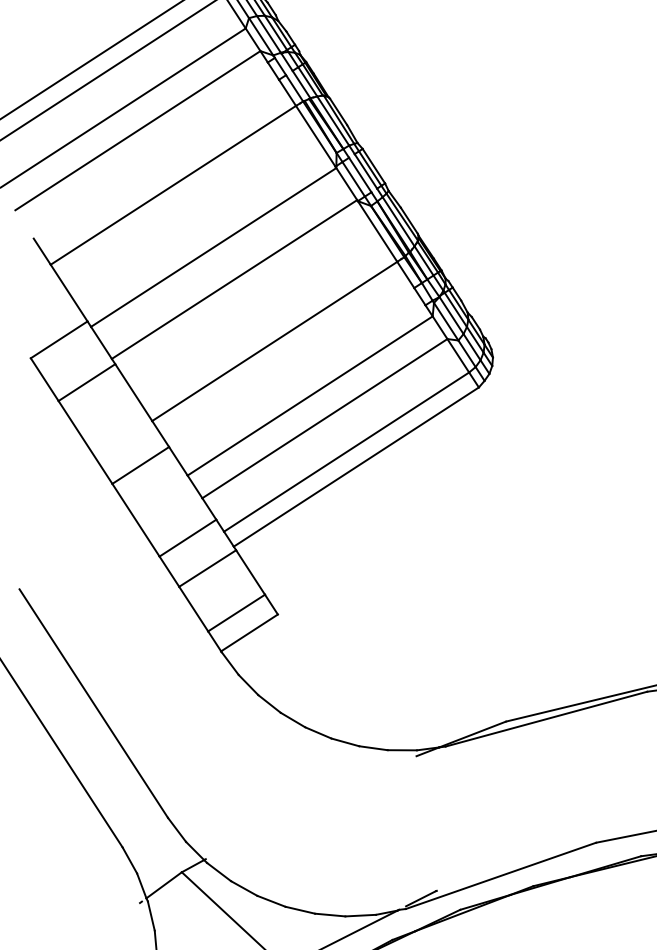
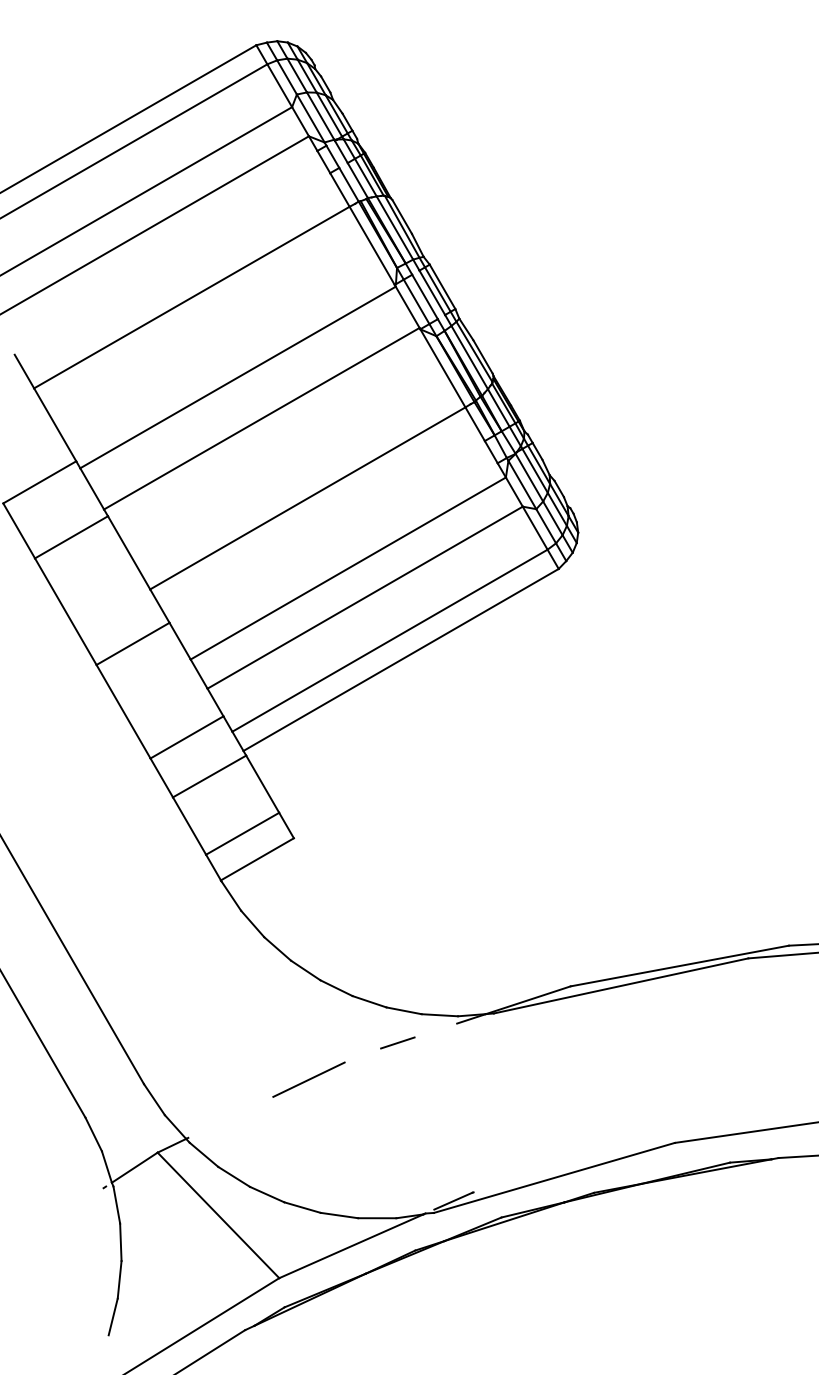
line: (369, 773) -> (397, 1042), added
line: (299, 807) -> (308, 1079), added

